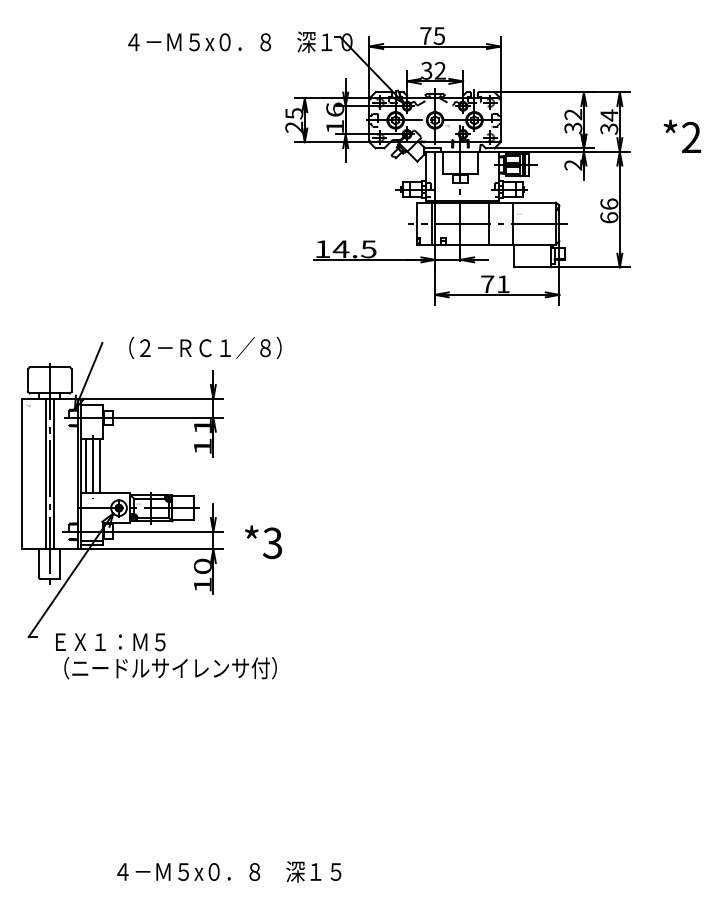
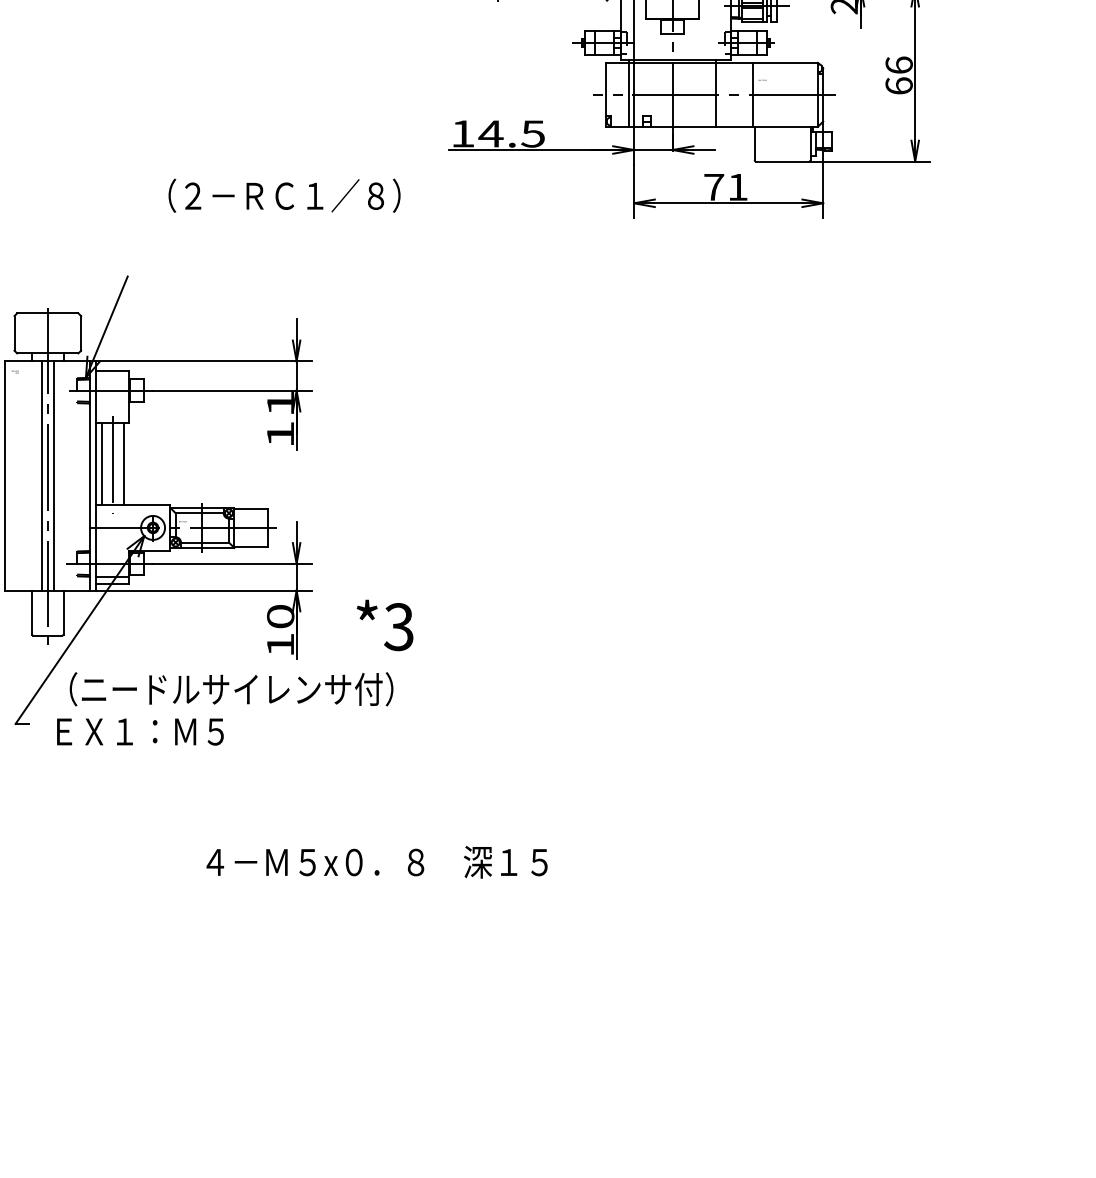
text: (205, 347) -> (284, 195), moved
text: (263, 542) -> (385, 625), moved
text: (170, 668) -> (231, 689), moved
text: (229, 871) -> (377, 861), moved

